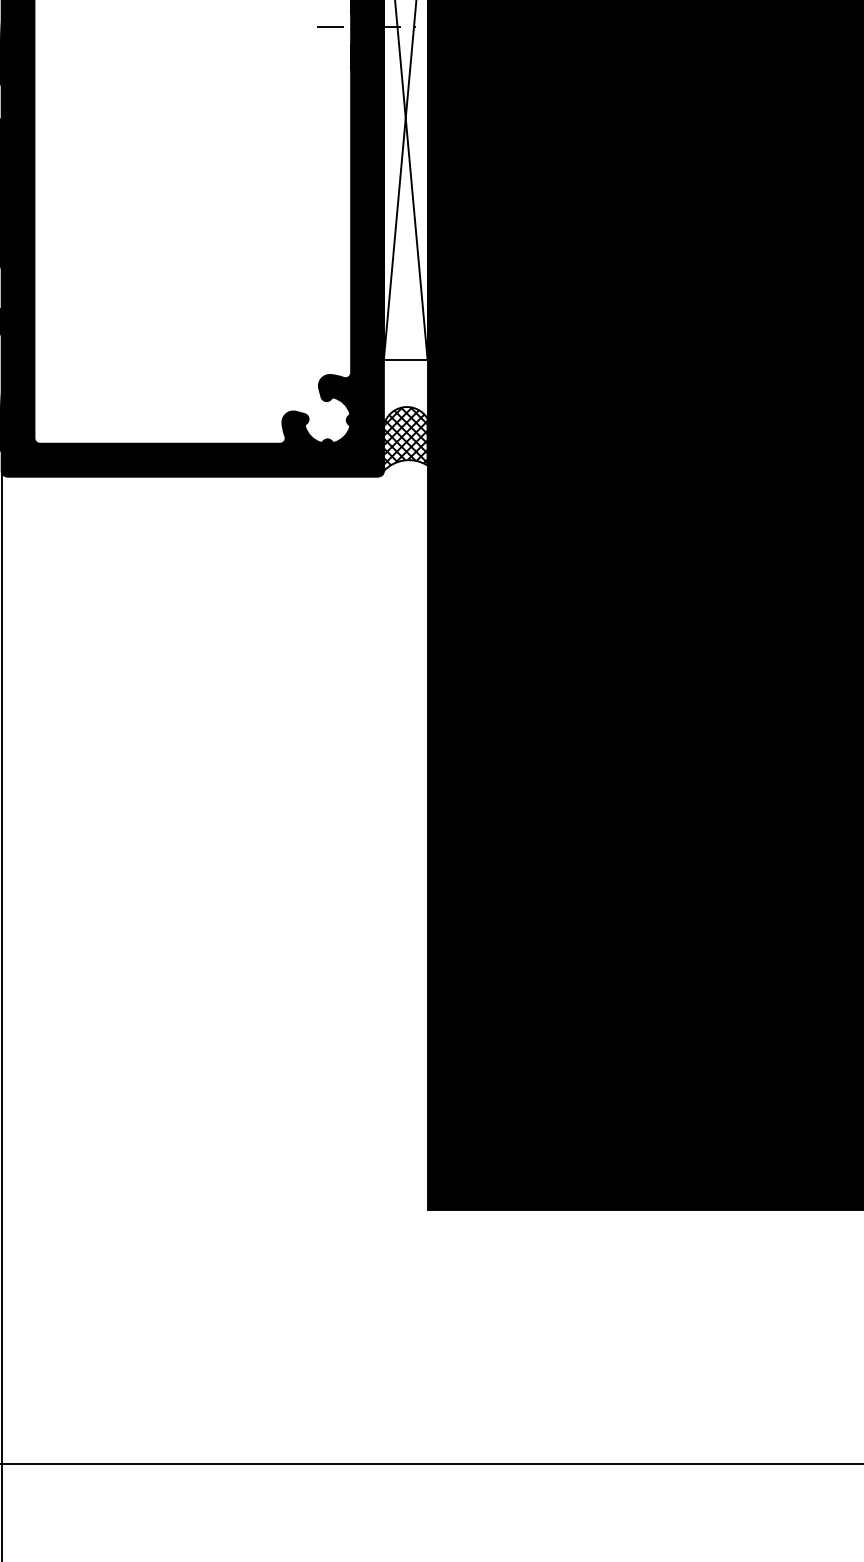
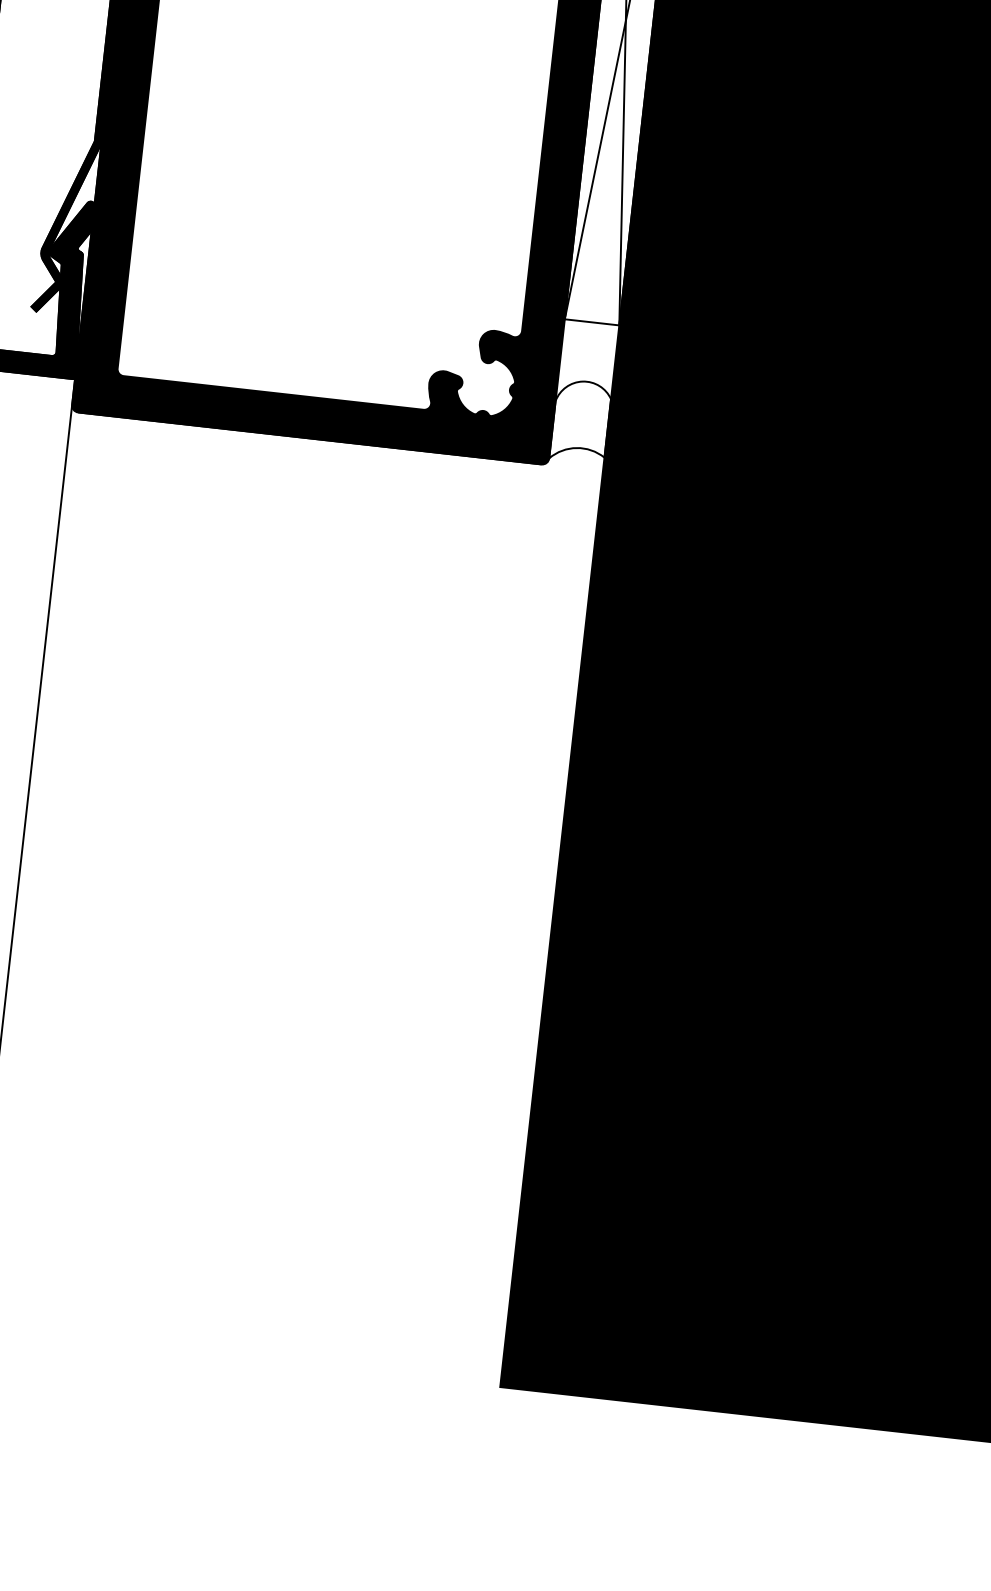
hatch: (405, 438) -> (580, 420), removed

